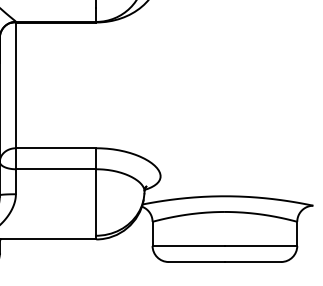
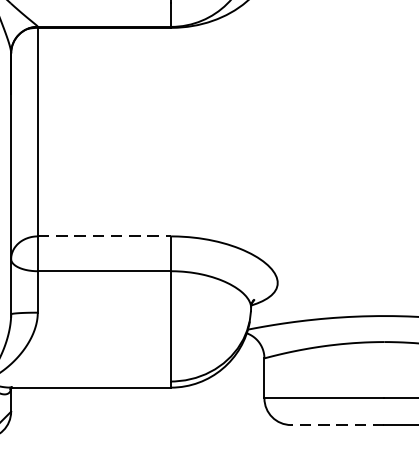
line: (56, 148) -> (105, 236), solid -> dashed
line: (196, 262) -> (337, 425), solid -> dashed

